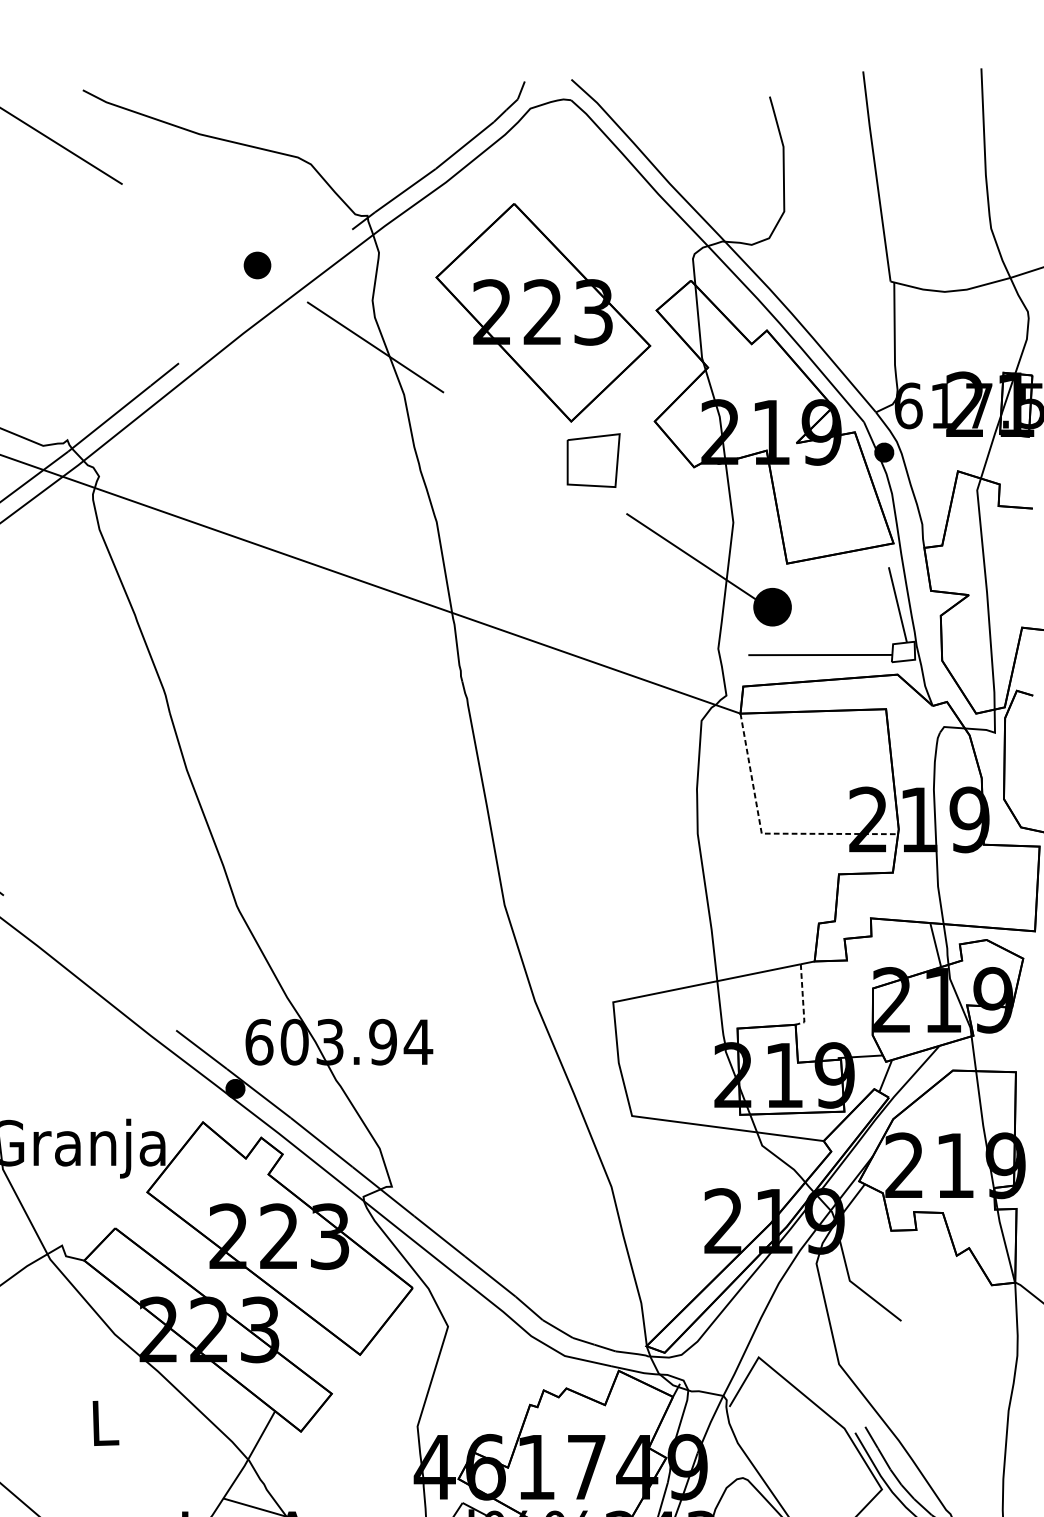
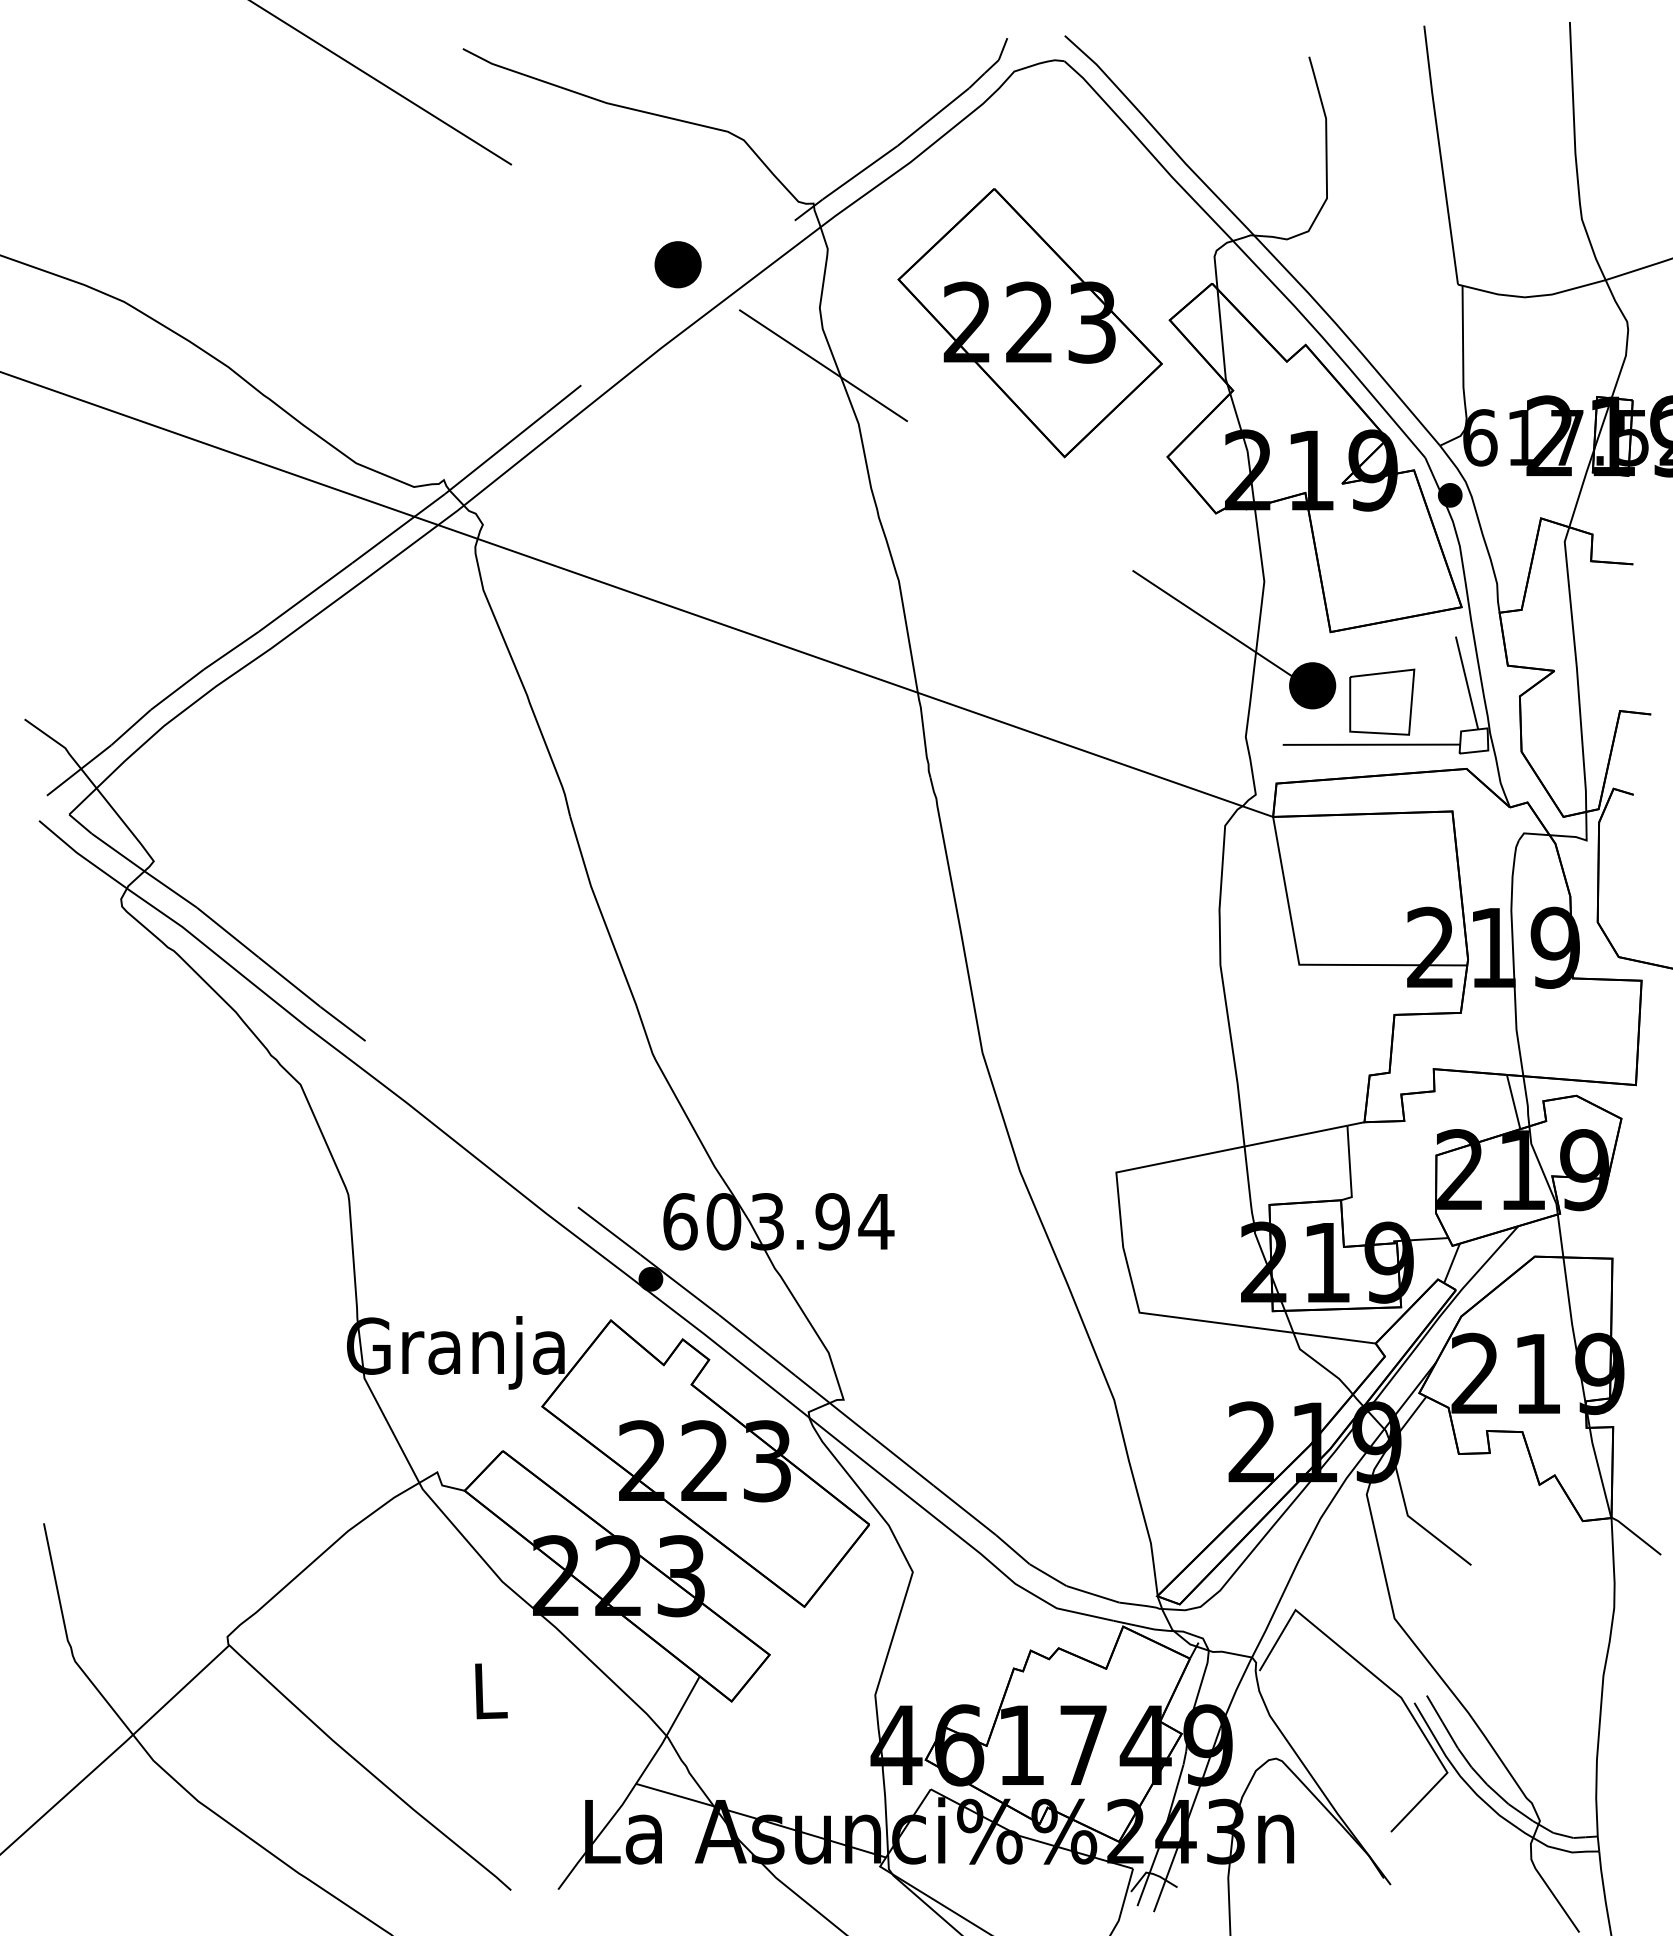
part: (257, 265) -> (677, 264), size x1.43
part: (593, 460) -> (1382, 701), moved
line: (768, 833) -> (1307, 964), dashed -> solid
line: (803, 999) -> (1350, 1168), dashed -> solid

